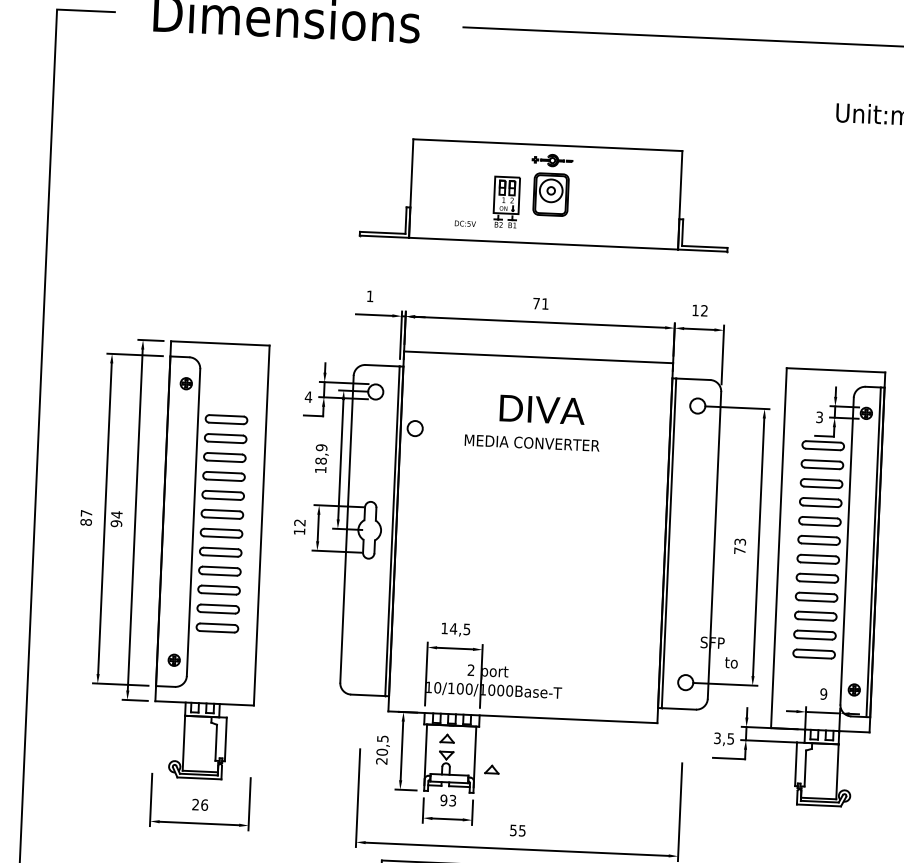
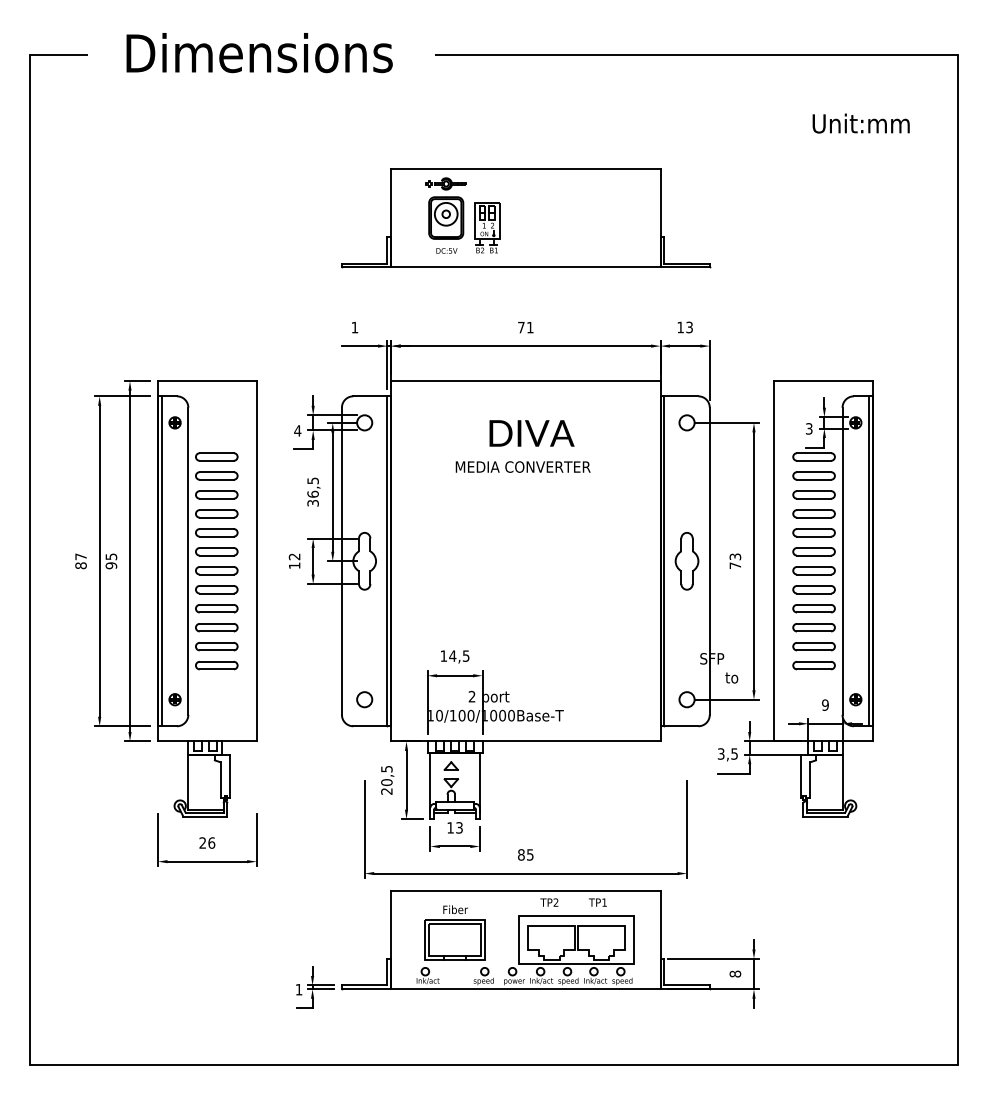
part: (550, 185) -> (445, 208), moved
text: (704, 310) -> (689, 327), 12 -> 13
circle: (415, 428) -> (364, 699), moved
text: (320, 458) -> (312, 491), 18,9 -> 36,5
text: (116, 514) -> (111, 556), 94 -> 95
line: (166, 521) -> (161, 561), added
part: (691, 544) -> (686, 561), added
part: (491, 769) -> (496, 794), removed
text: (443, 799) -> (450, 827), 93 -> 13
text: (513, 830) -> (521, 854), 55 -> 85

